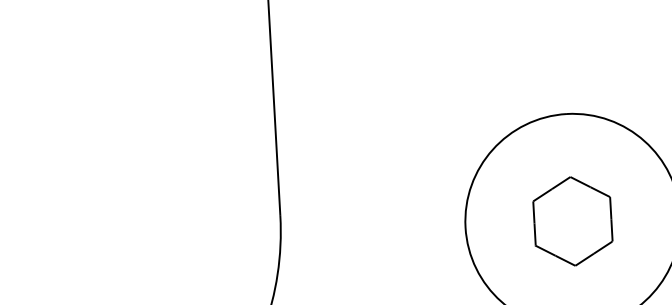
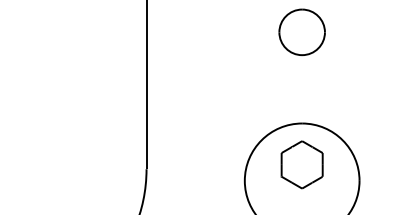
part: (571, 220) -> (301, 164), moved

